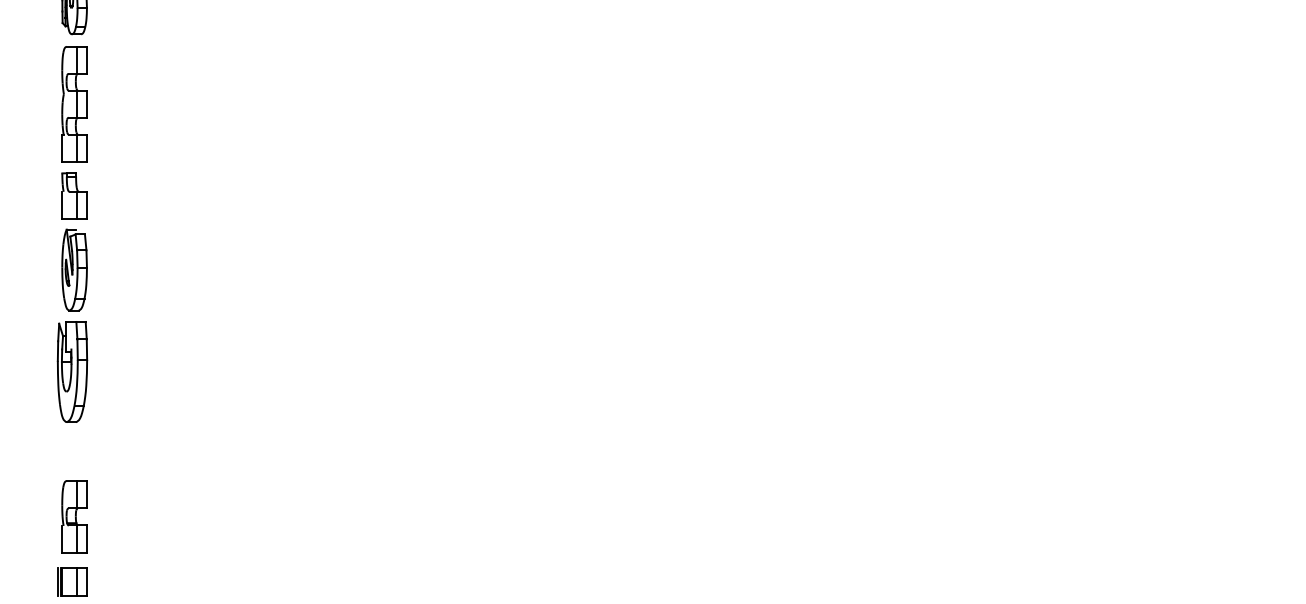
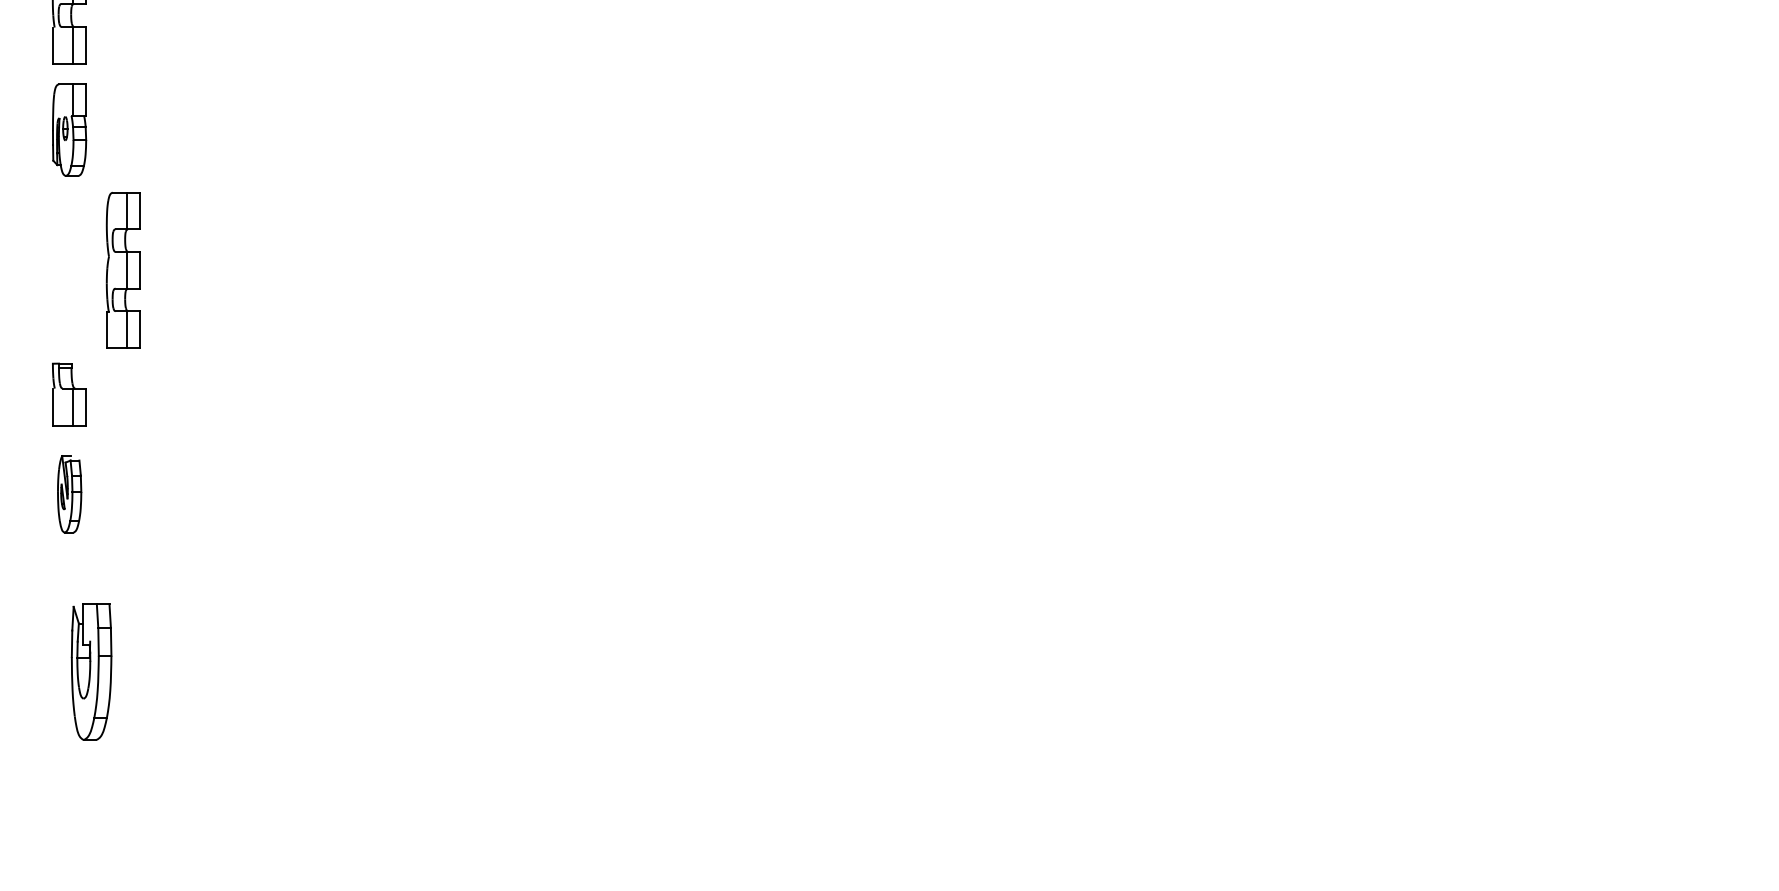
part: (73, 104) -> (122, 270), moved
part: (74, 269) -> (69, 493), size x0.7
part: (72, 371) -> (91, 671), moved
part: (73, 516) -> (68, 827), removed

